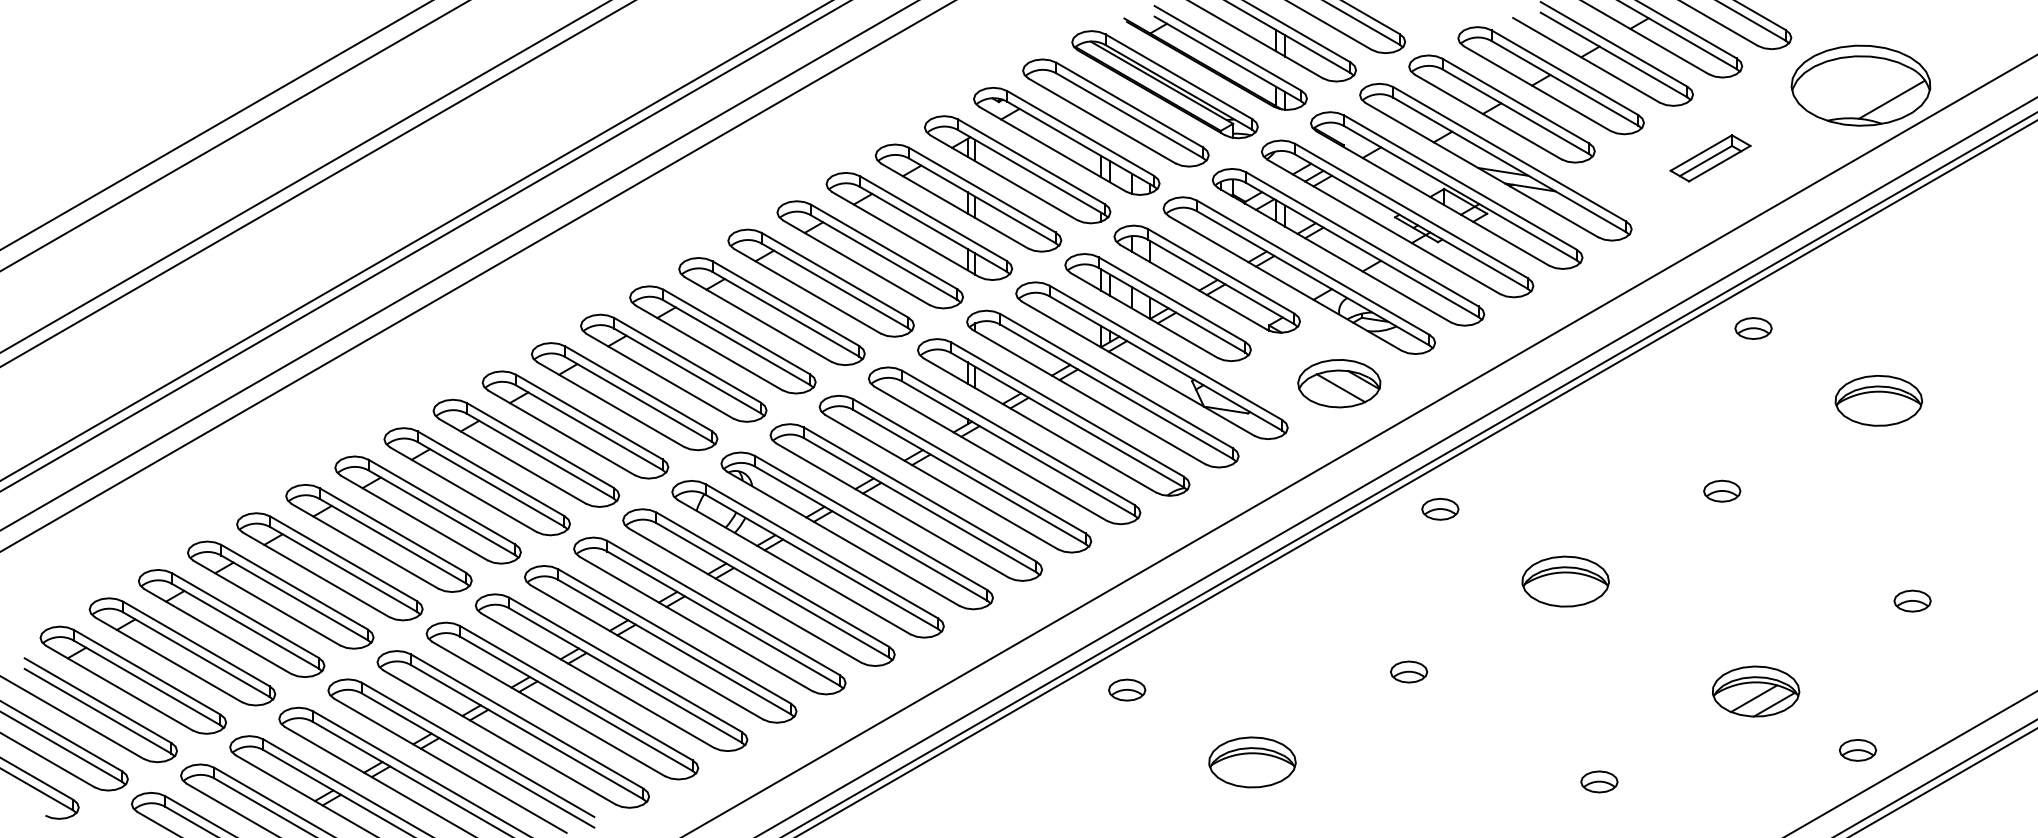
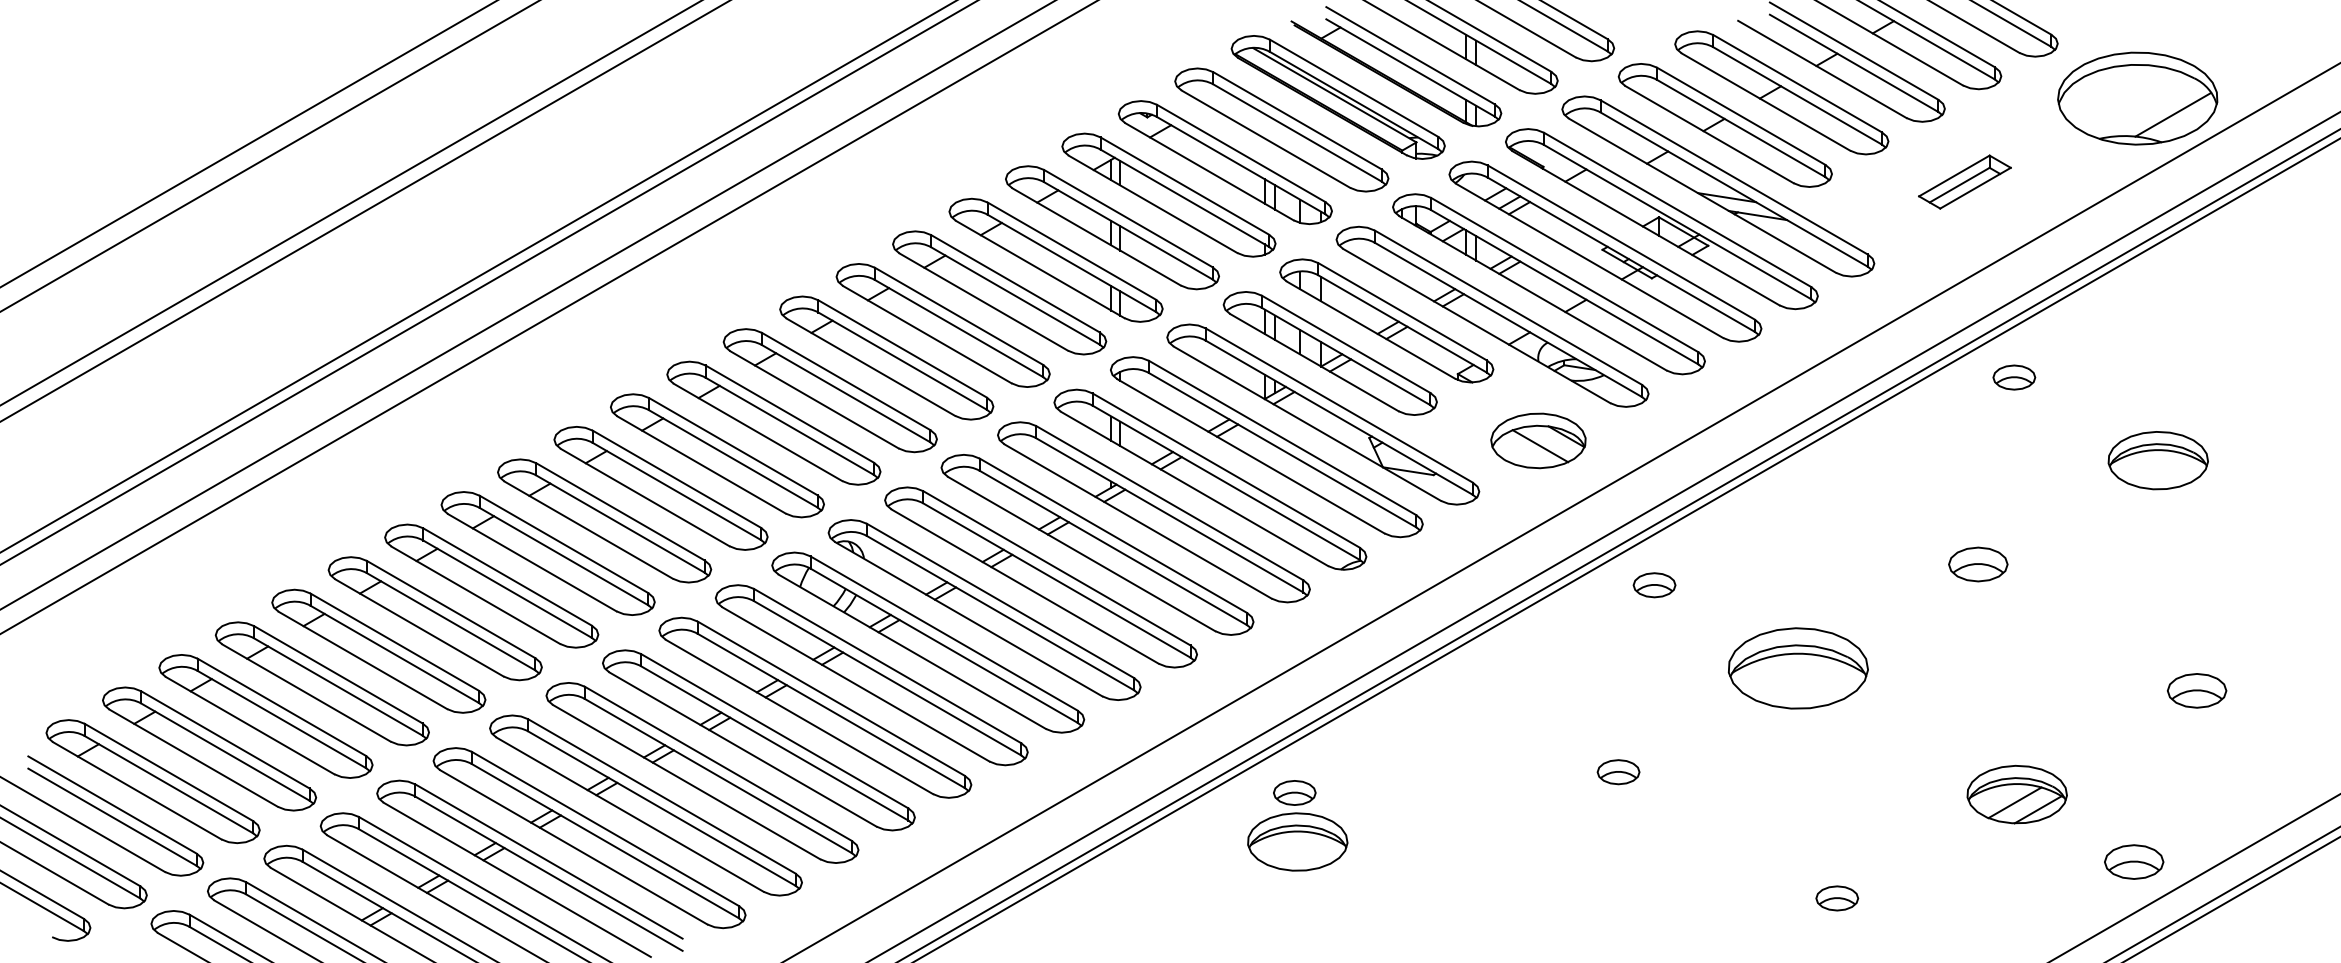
part: (1722, 491) -> (1978, 564), size x1.4
part: (1565, 580) -> (1798, 667), size x1.4
part: (1912, 600) -> (2196, 690), size x1.4
part: (1858, 750) -> (2134, 862), size x1.4
part: (1252, 761) -> (1297, 841), moved

